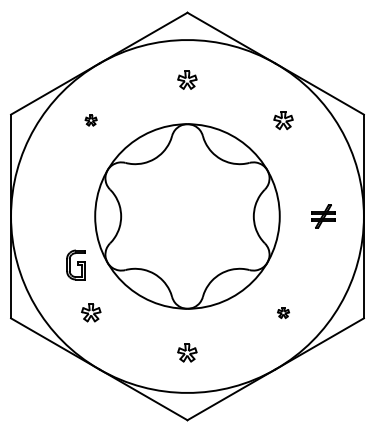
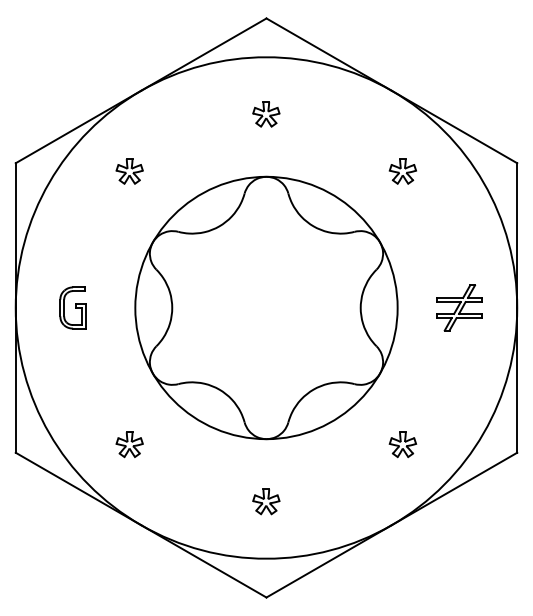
part: (91, 120) -> (129, 171), size x1.67
part: (323, 216) -> (459, 307), size x1.43
part: (75, 264) -> (72, 307), moved
part: (283, 312) -> (402, 444), size x1.67

